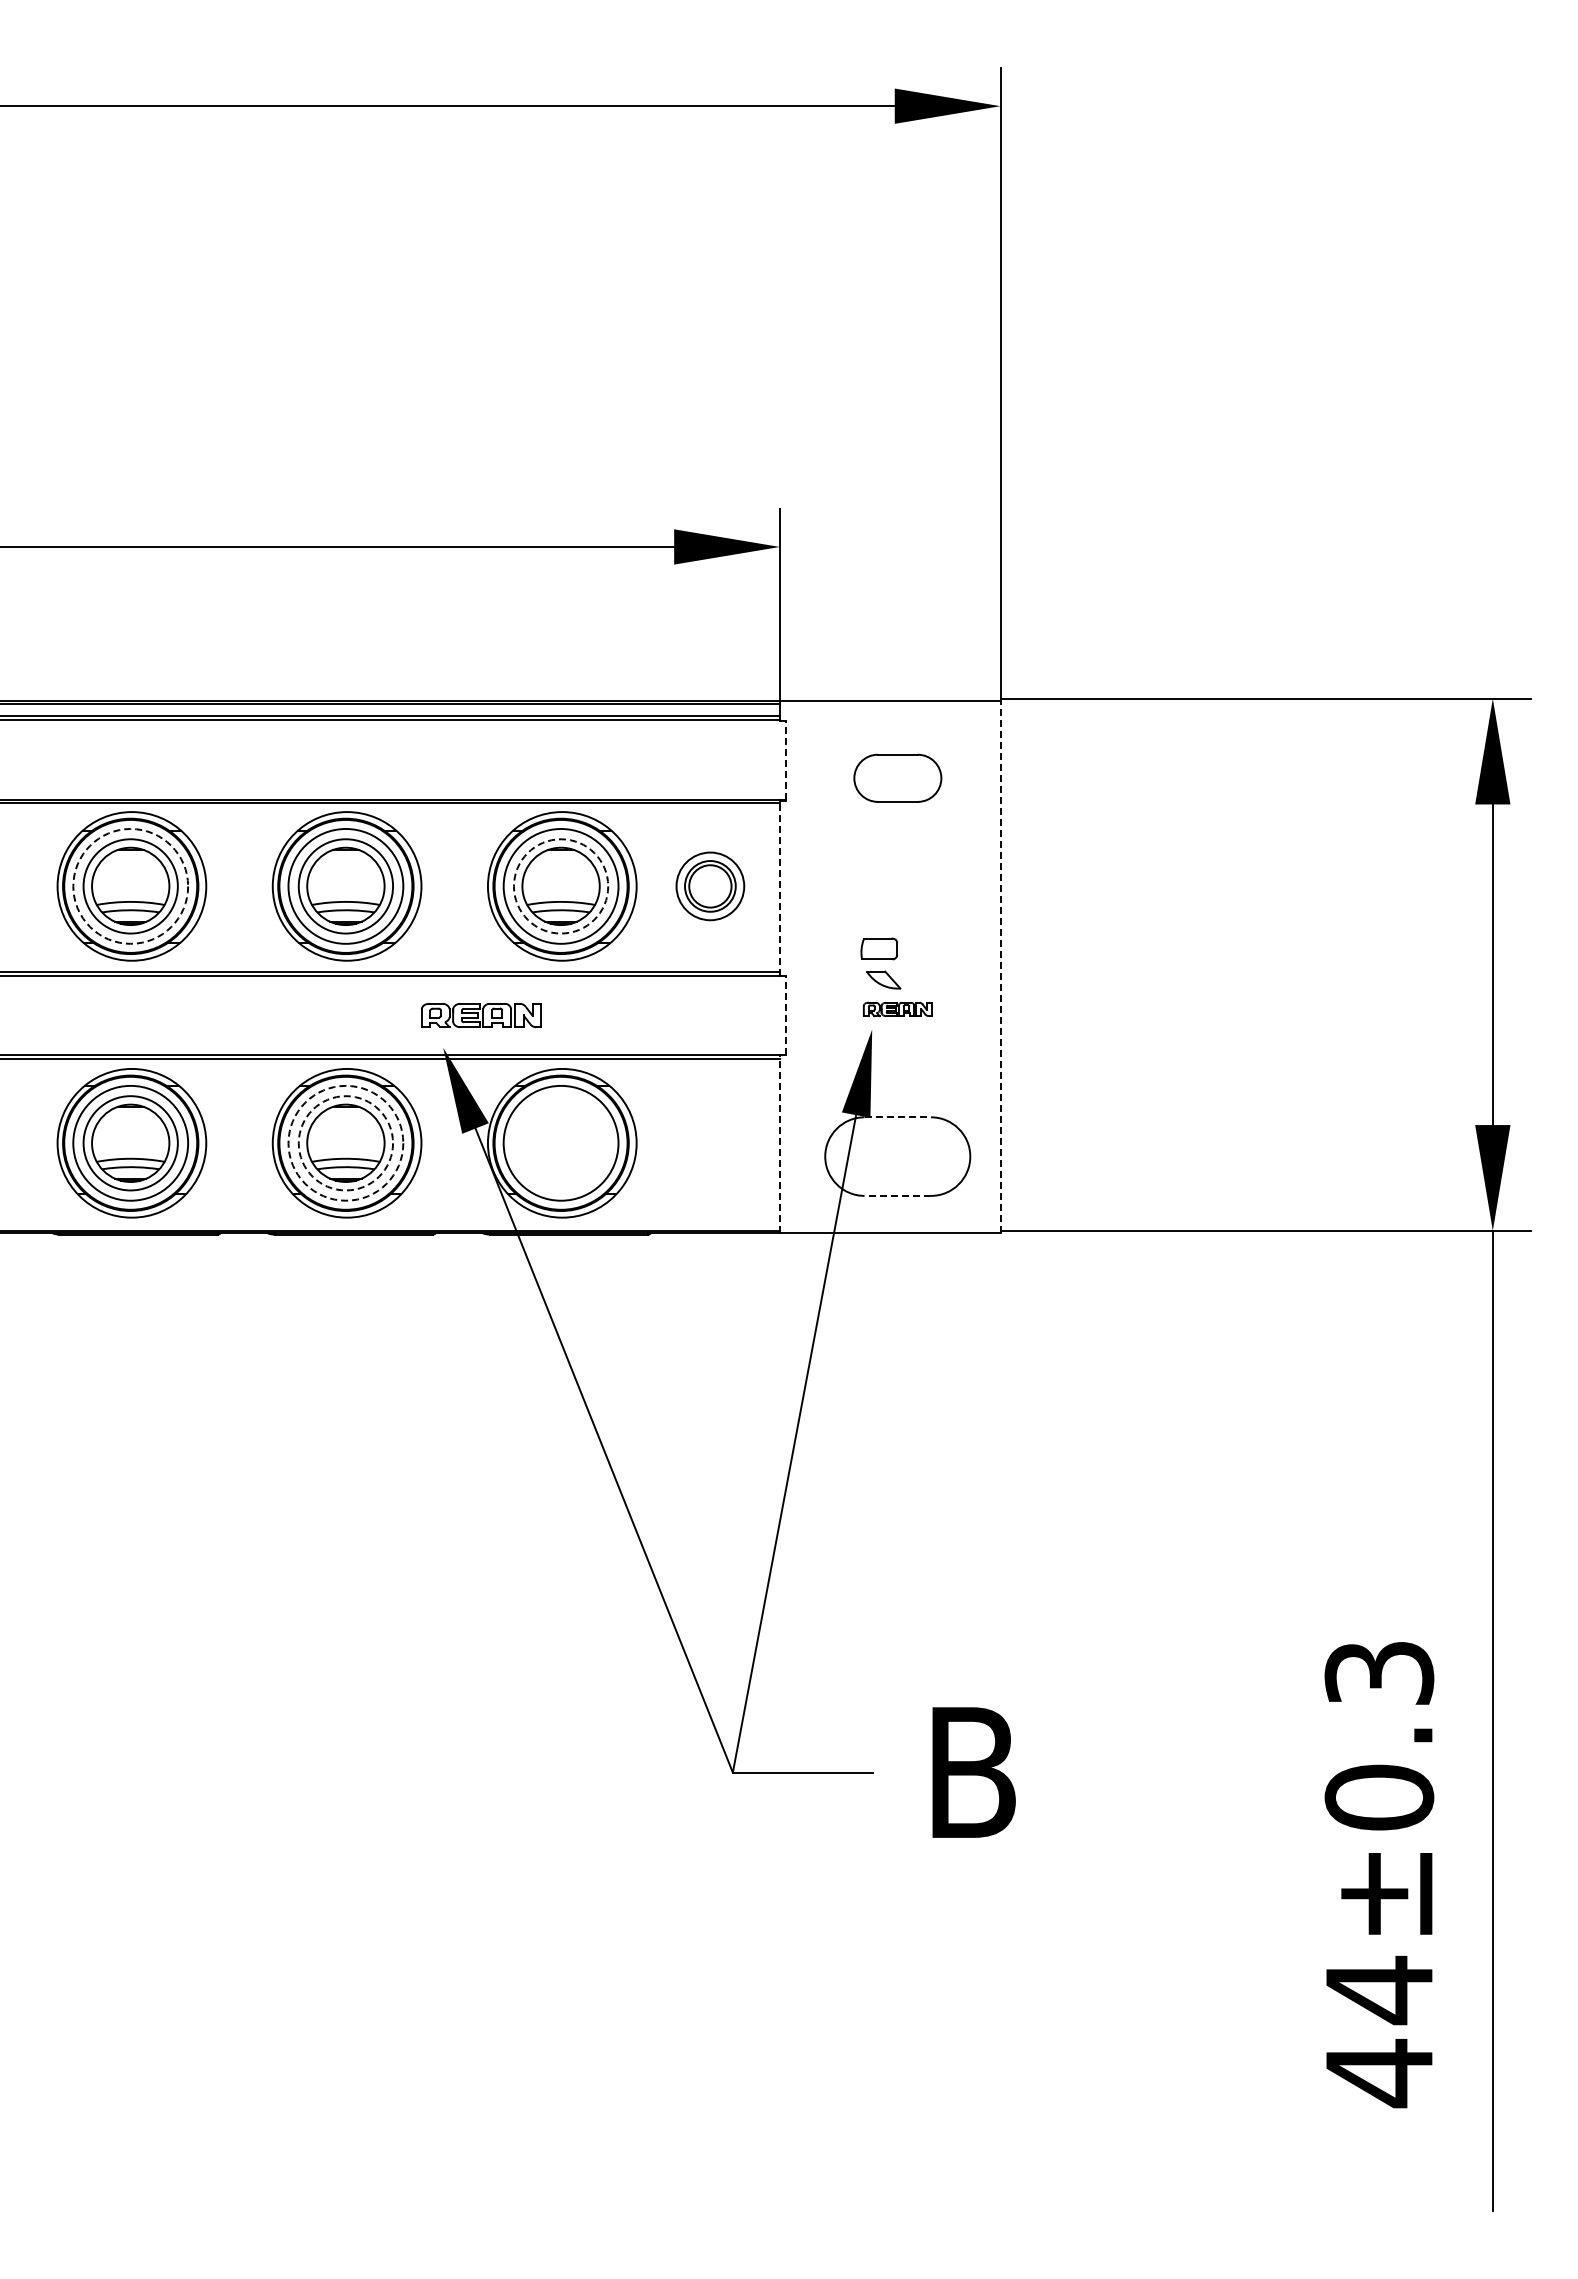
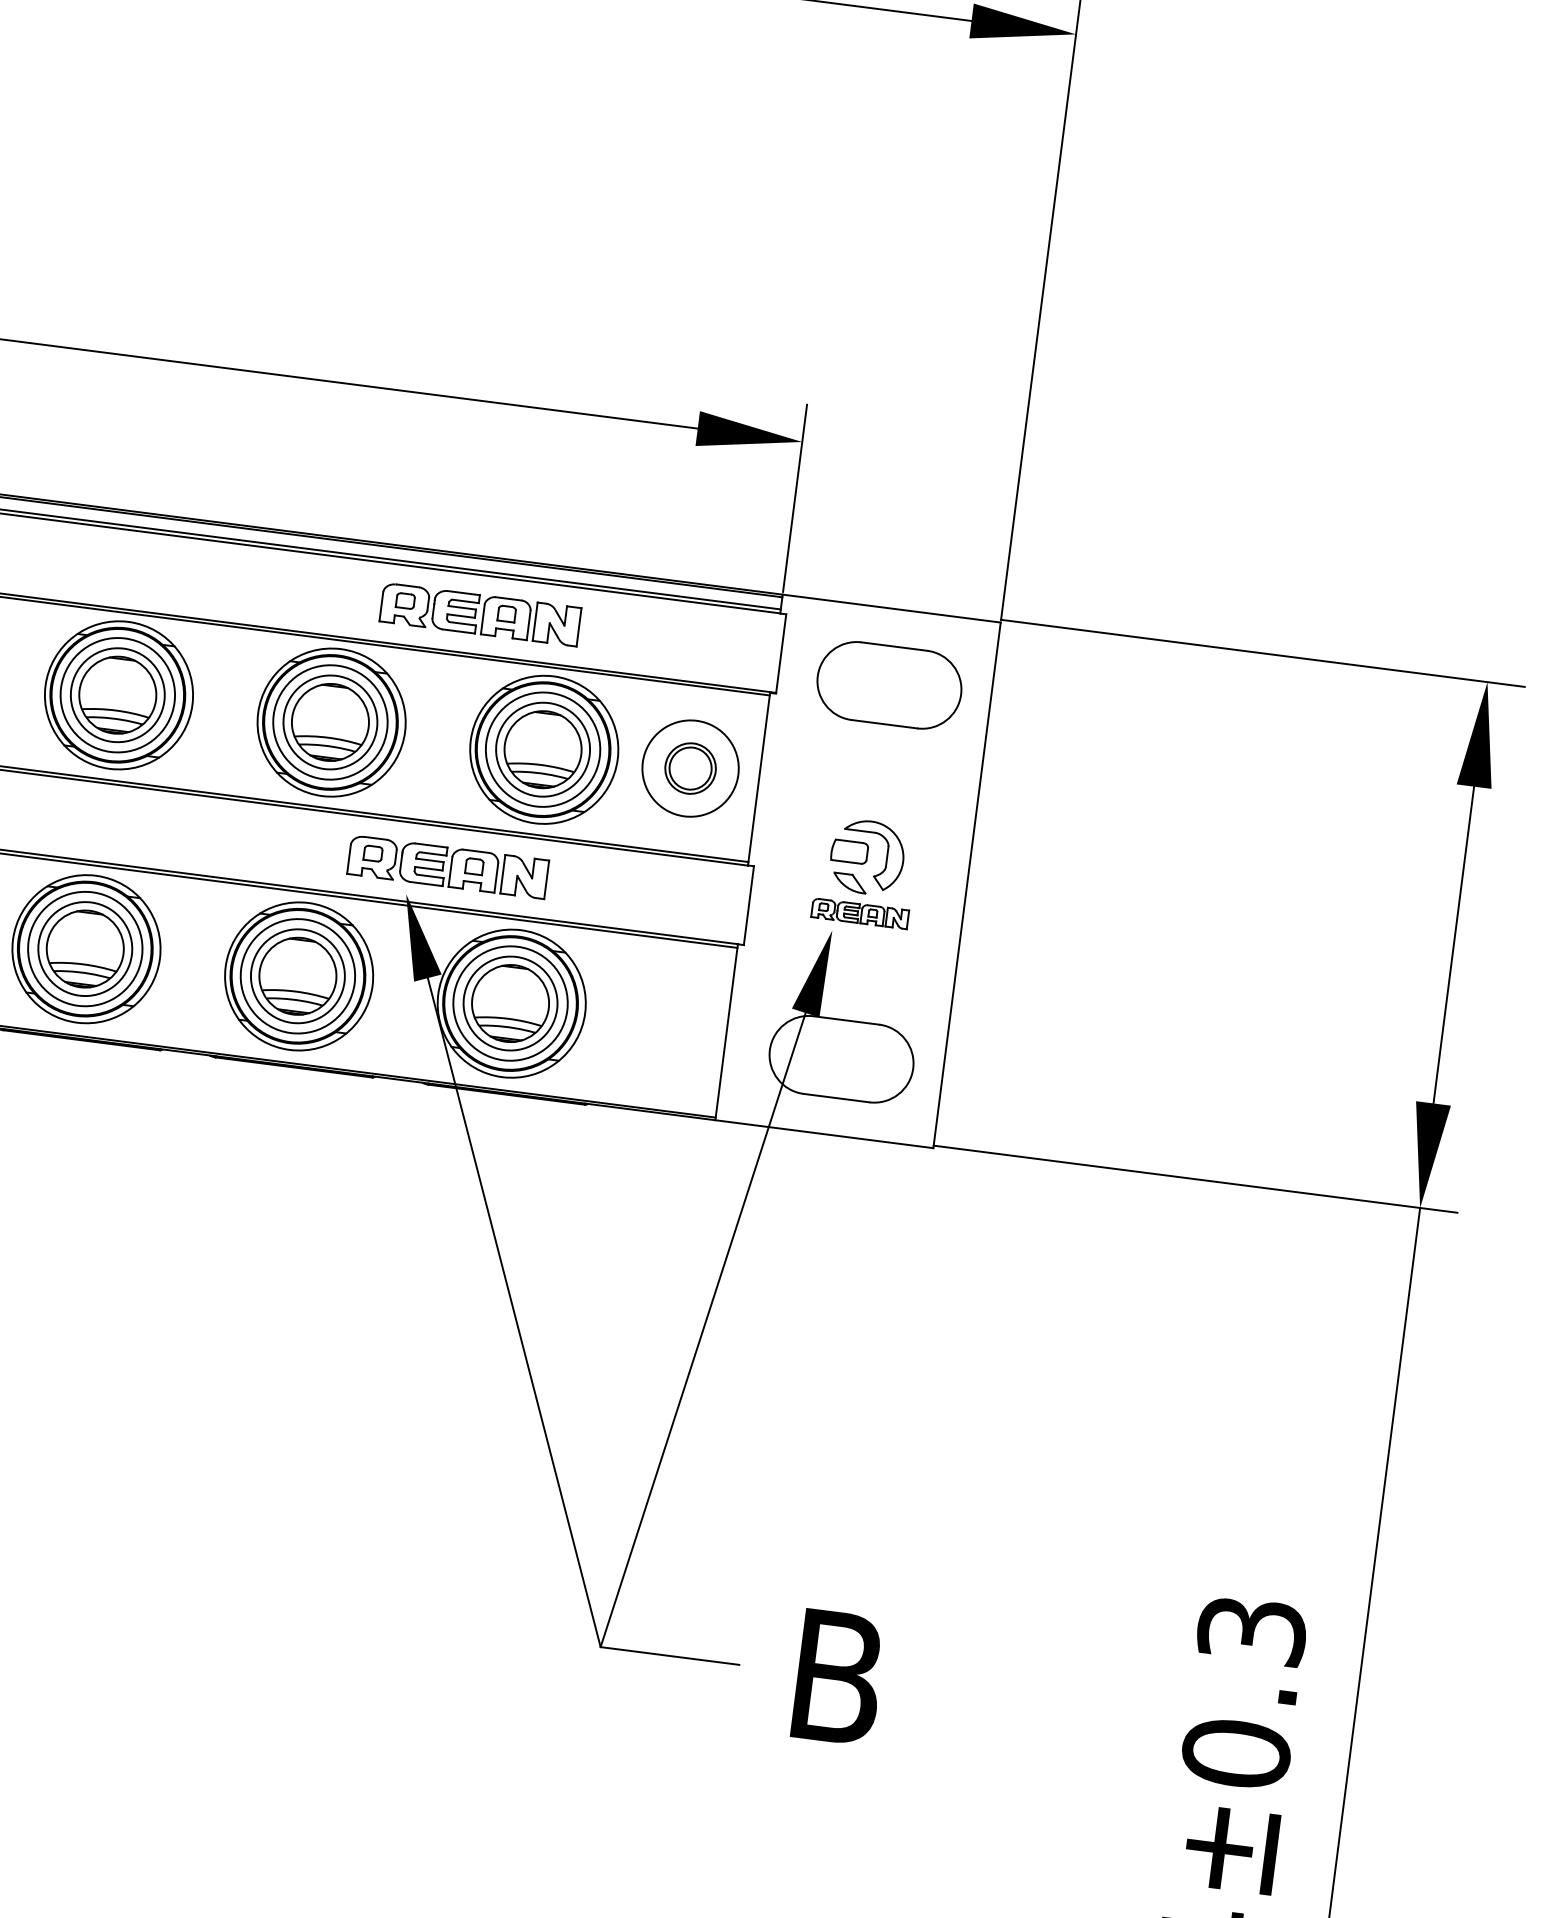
part: (481, 759) -> (480, 614), added
line: (785, 760) -> (780, 653), dashed -> solid
part: (897, 778) -> (889, 685), size x1.67
circle: (130, 886) -> (117, 695), dashed -> solid
circle: (560, 886) -> (542, 749), dashed -> solid
circle: (710, 886) -> (690, 768), size x1.43
line: (779, 887) -> (758, 778), dashed -> solid
part: (916, 949) -> (886, 857), added
line: (1000, 967) -> (966, 885), dashed -> solid
part: (897, 1009) -> (859, 913), size x1.43
part: (481, 1015) -> (448, 867), size x1.67
line: (785, 1015) -> (748, 905), dashed -> solid
line: (898, 1117) -> (847, 1020), dashed -> solid
circle: (345, 1142) -> (297, 975), dashed -> solid
circle: (345, 1143) -> (297, 976), dashed -> solid
part: (561, 1143) -> (510, 1003), added
line: (779, 1143) -> (726, 1031), dashed -> solid
line: (897, 1195) -> (836, 1097), dashed -> solid

